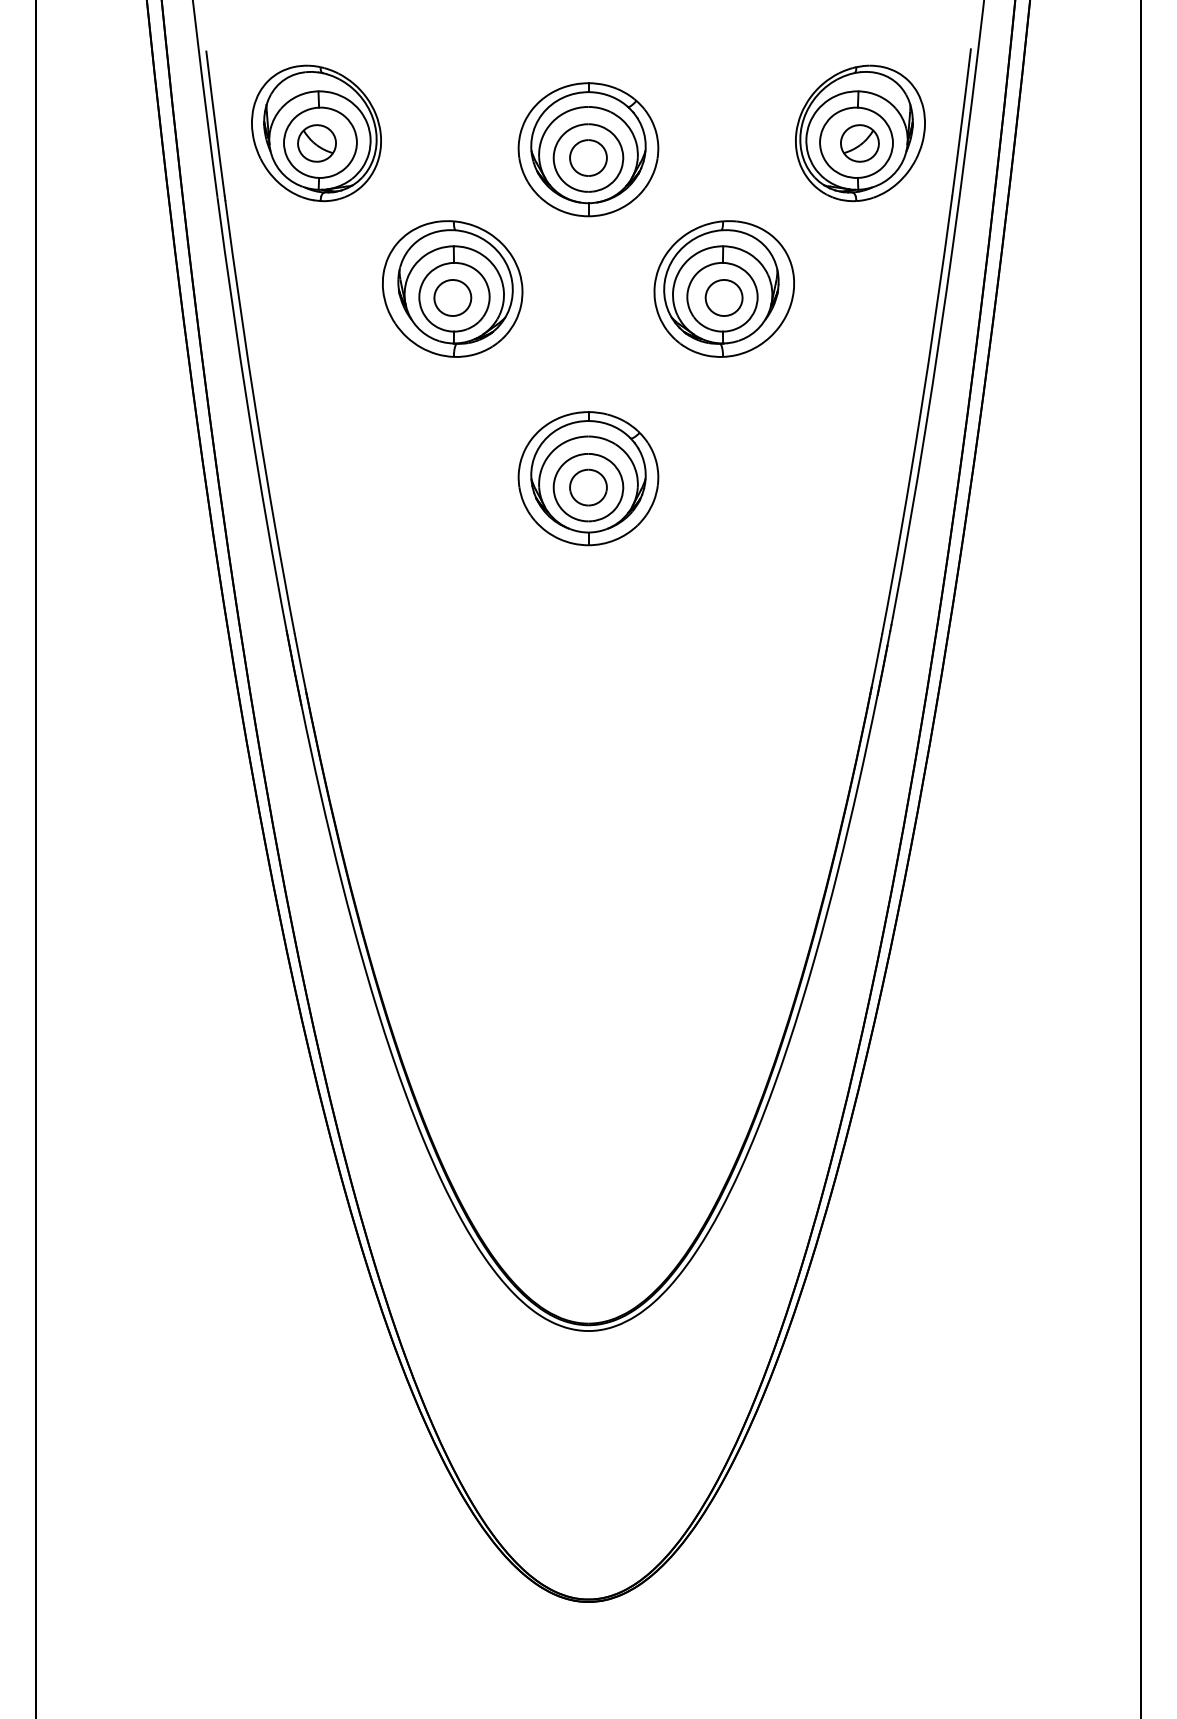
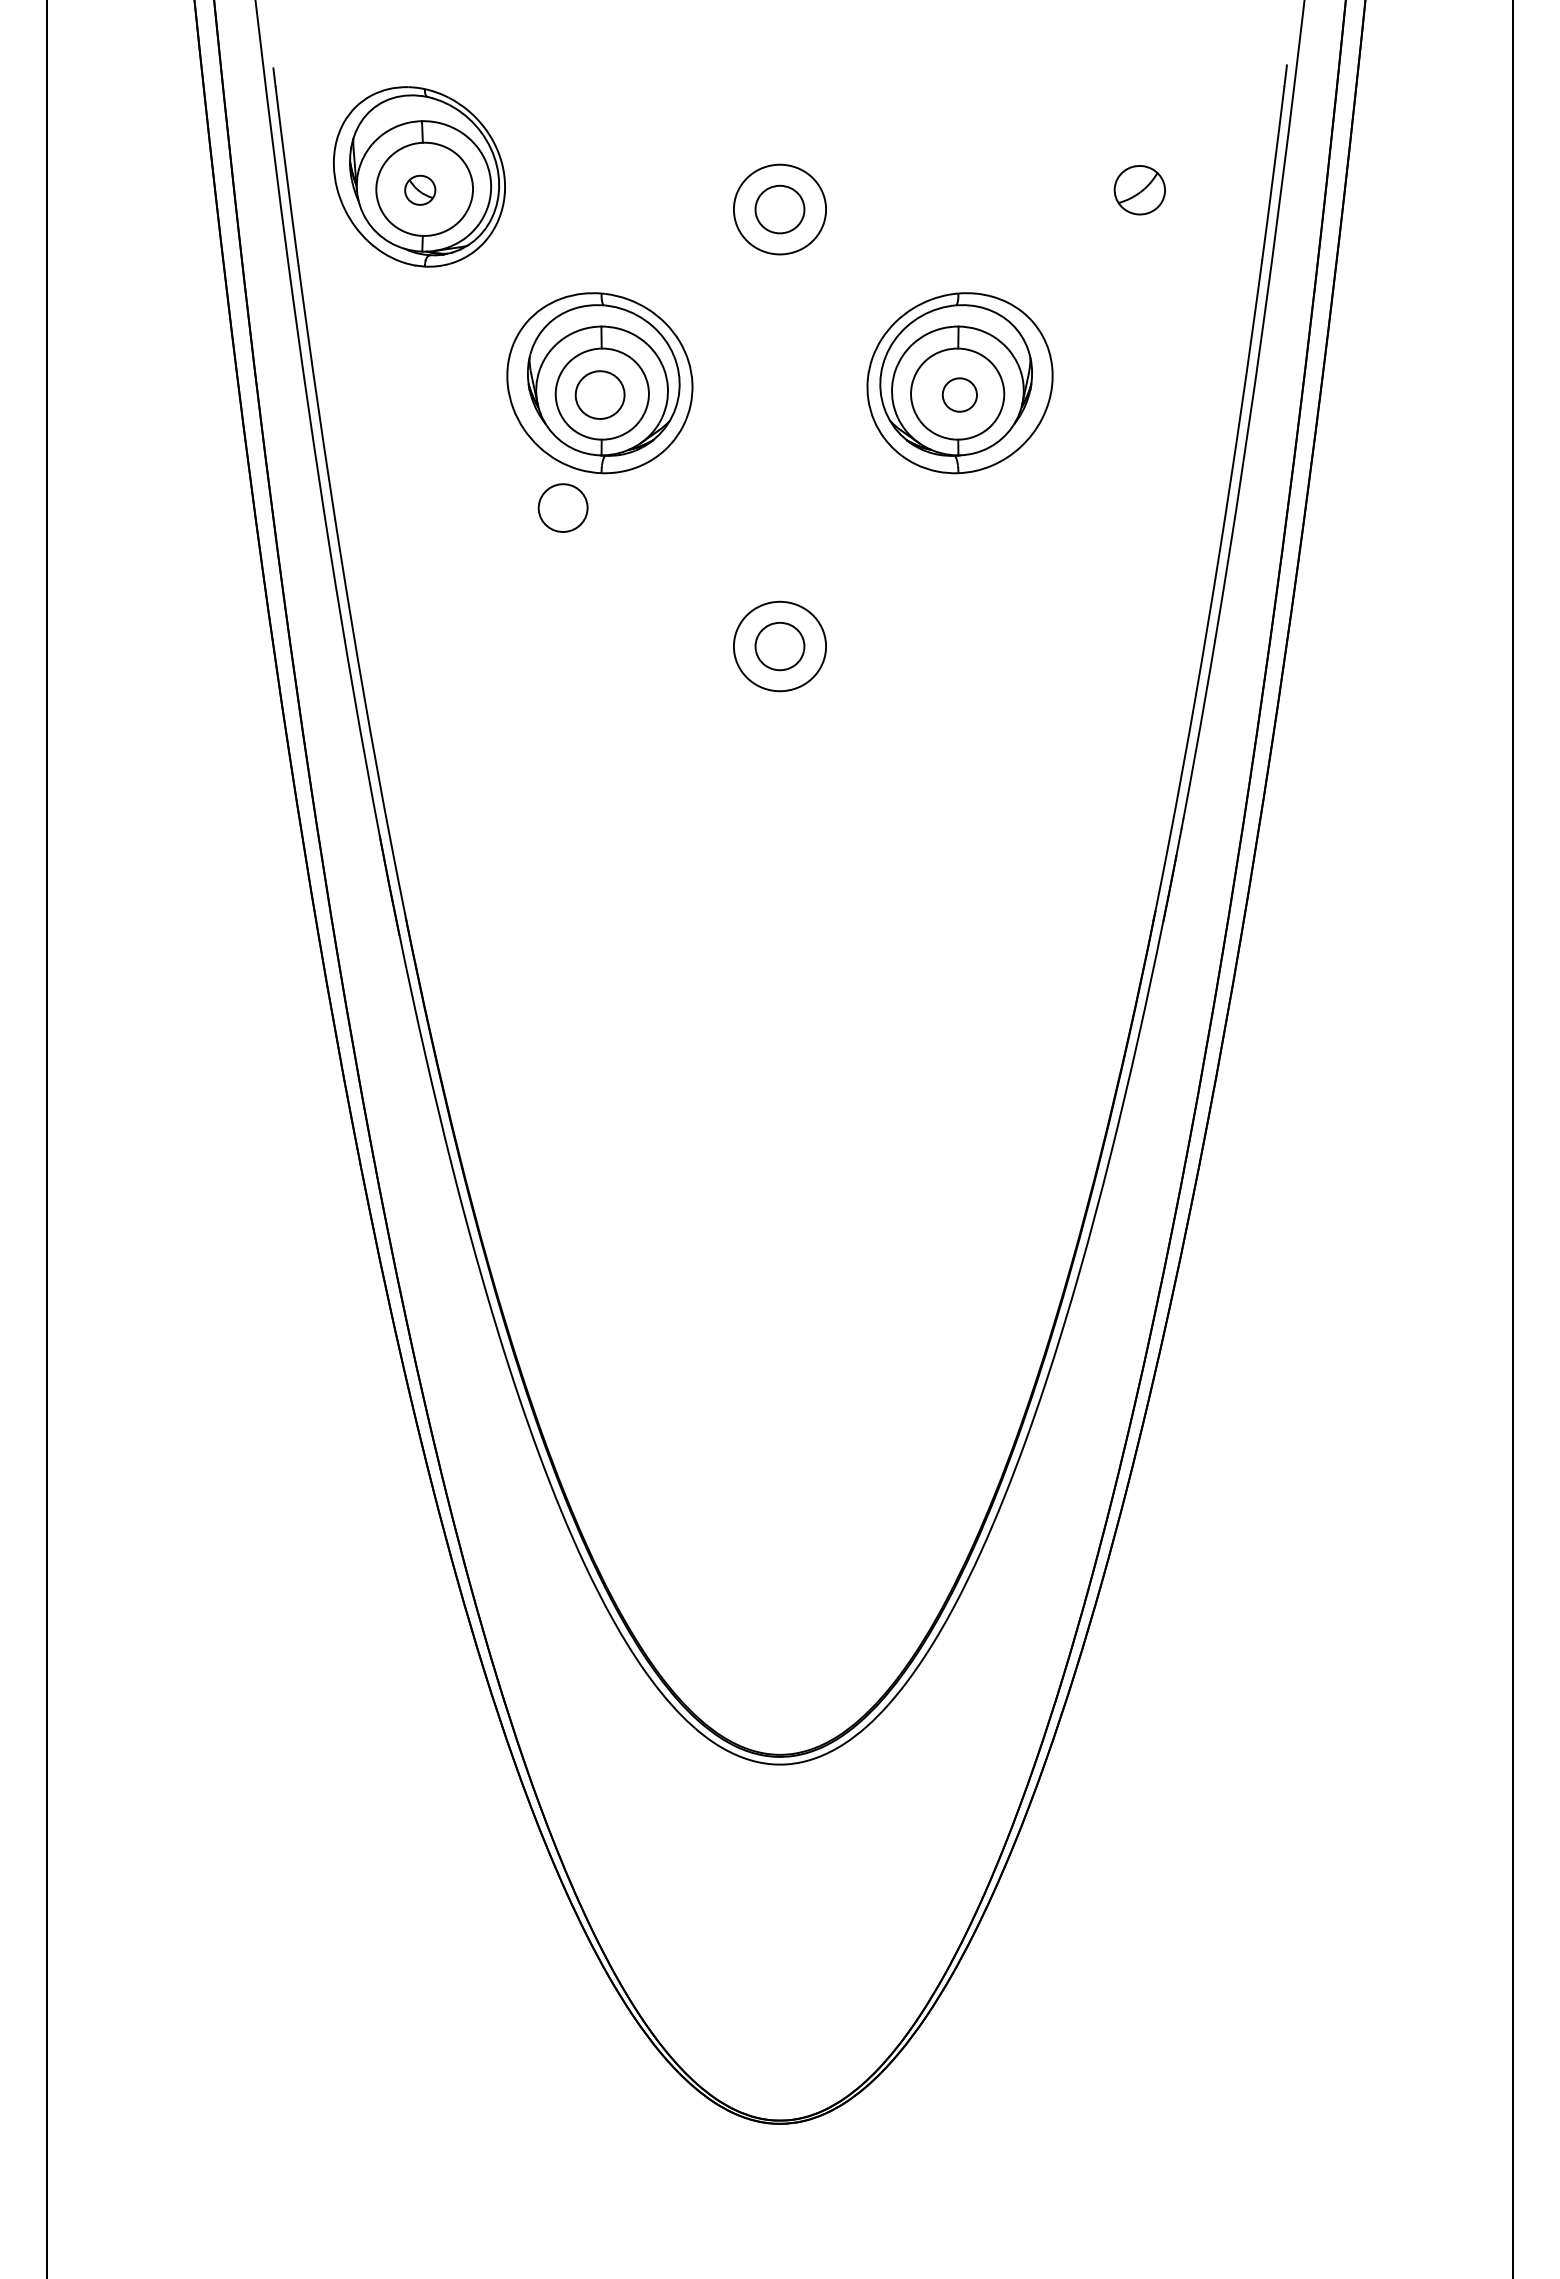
part: (860, 133) -> (1140, 176), removed
part: (317, 143) -> (420, 190), size x0.6
part: (588, 149) -> (779, 198), removed
part: (723, 297) -> (959, 394), size x0.7
part: (424, 382) -> (562, 507), added
part: (588, 478) -> (779, 634), removed

